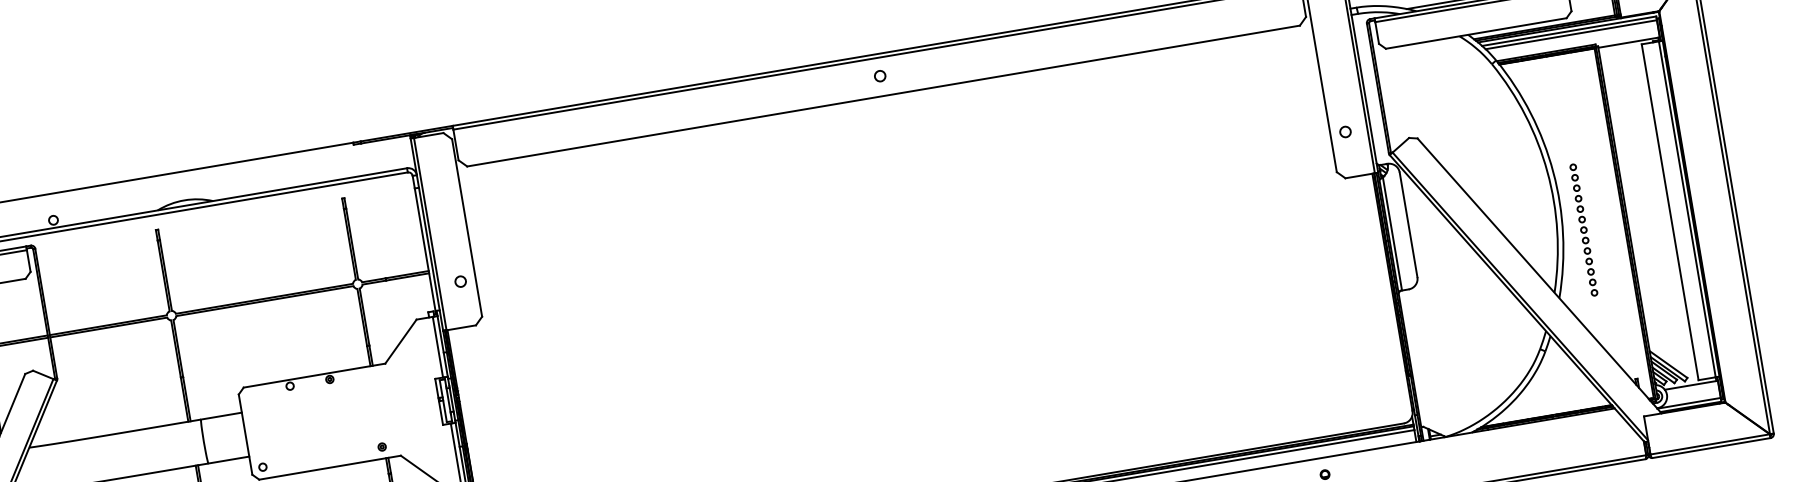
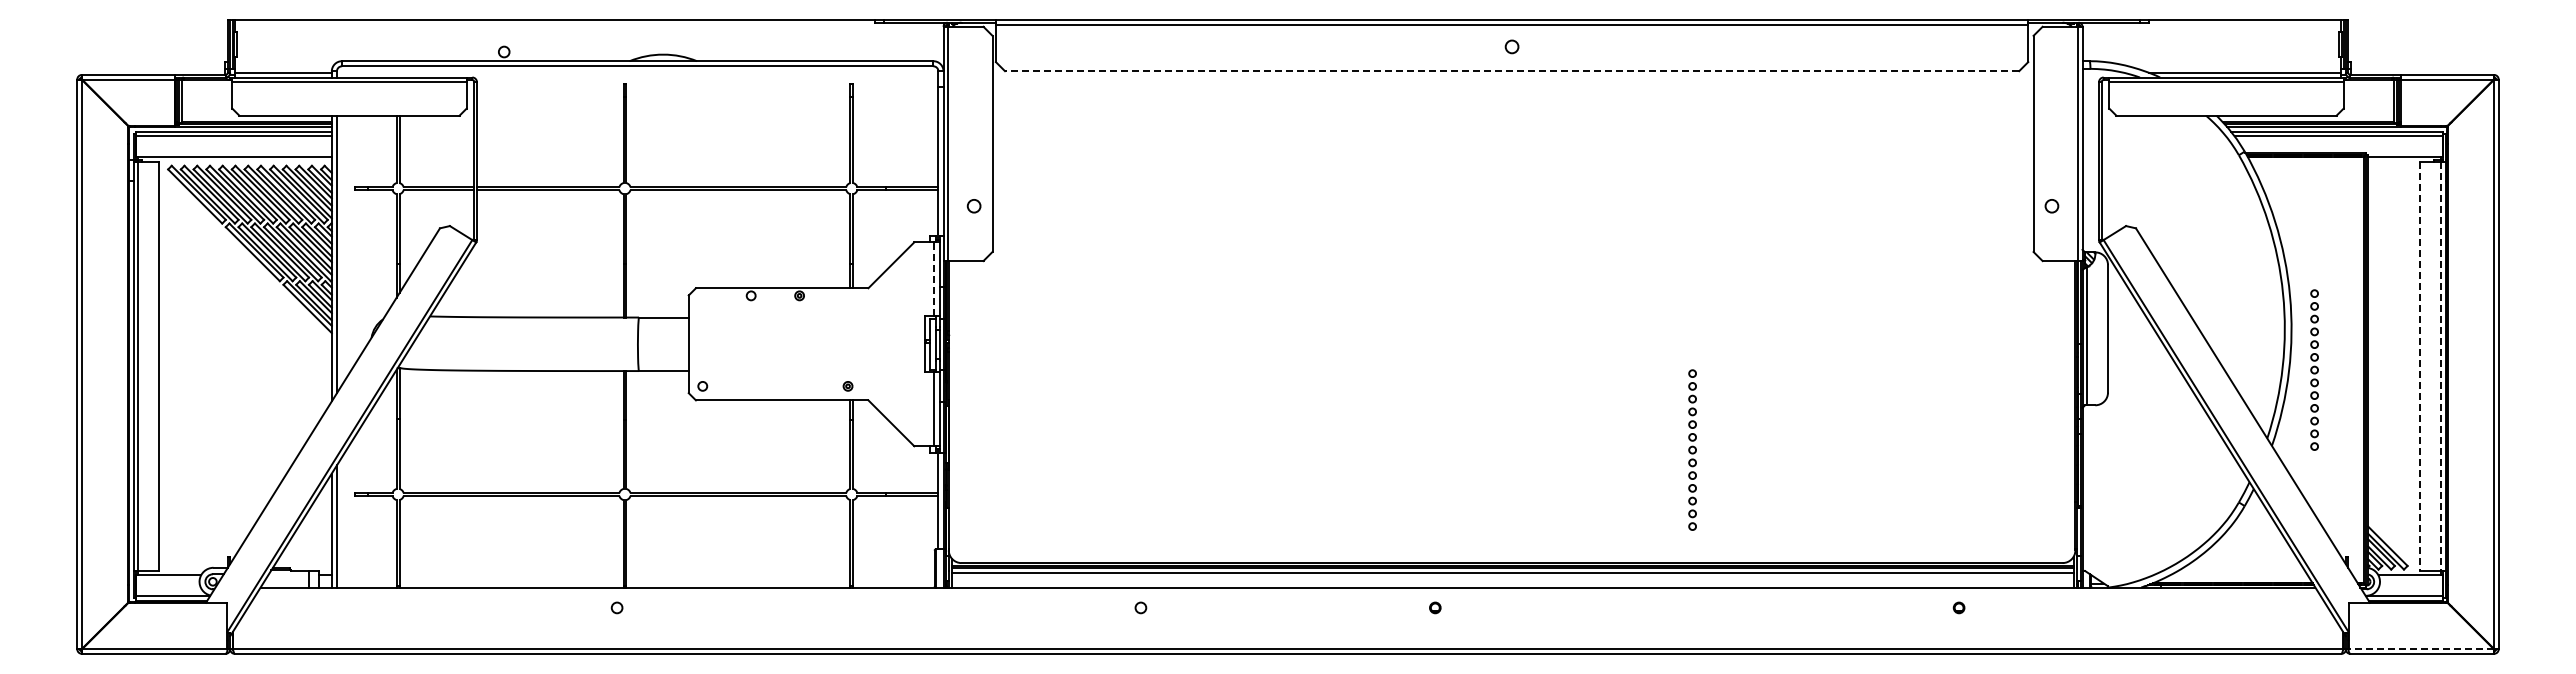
line: (883, 96) -> (1511, 71), solid -> dashed
line: (1687, 209) -> (2441, 366), solid -> dashed
line: (1670, 212) -> (2420, 366), solid -> dashed
line: (438, 347) -> (934, 279), solid -> dashed
part: (1084, 381) -> (1692, 449), added
line: (1710, 444) -> (2421, 649), solid -> dashed

